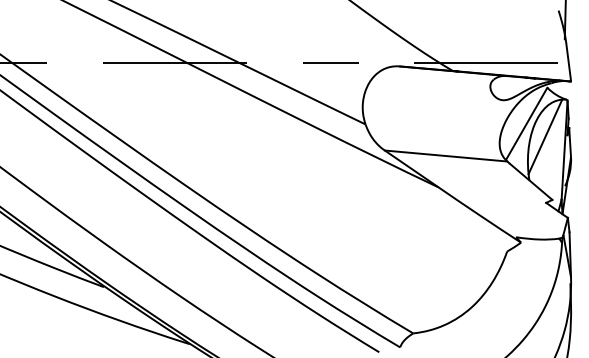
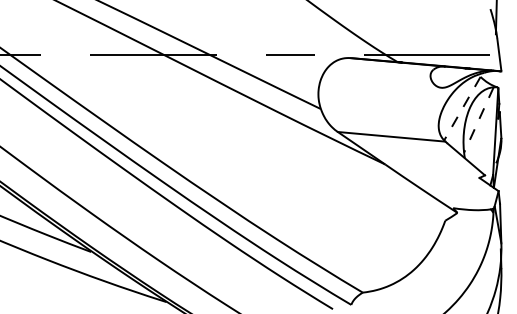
line: (526, 123) -> (462, 108), solid -> dashed
line: (545, 136) -> (478, 119), solid -> dashed

